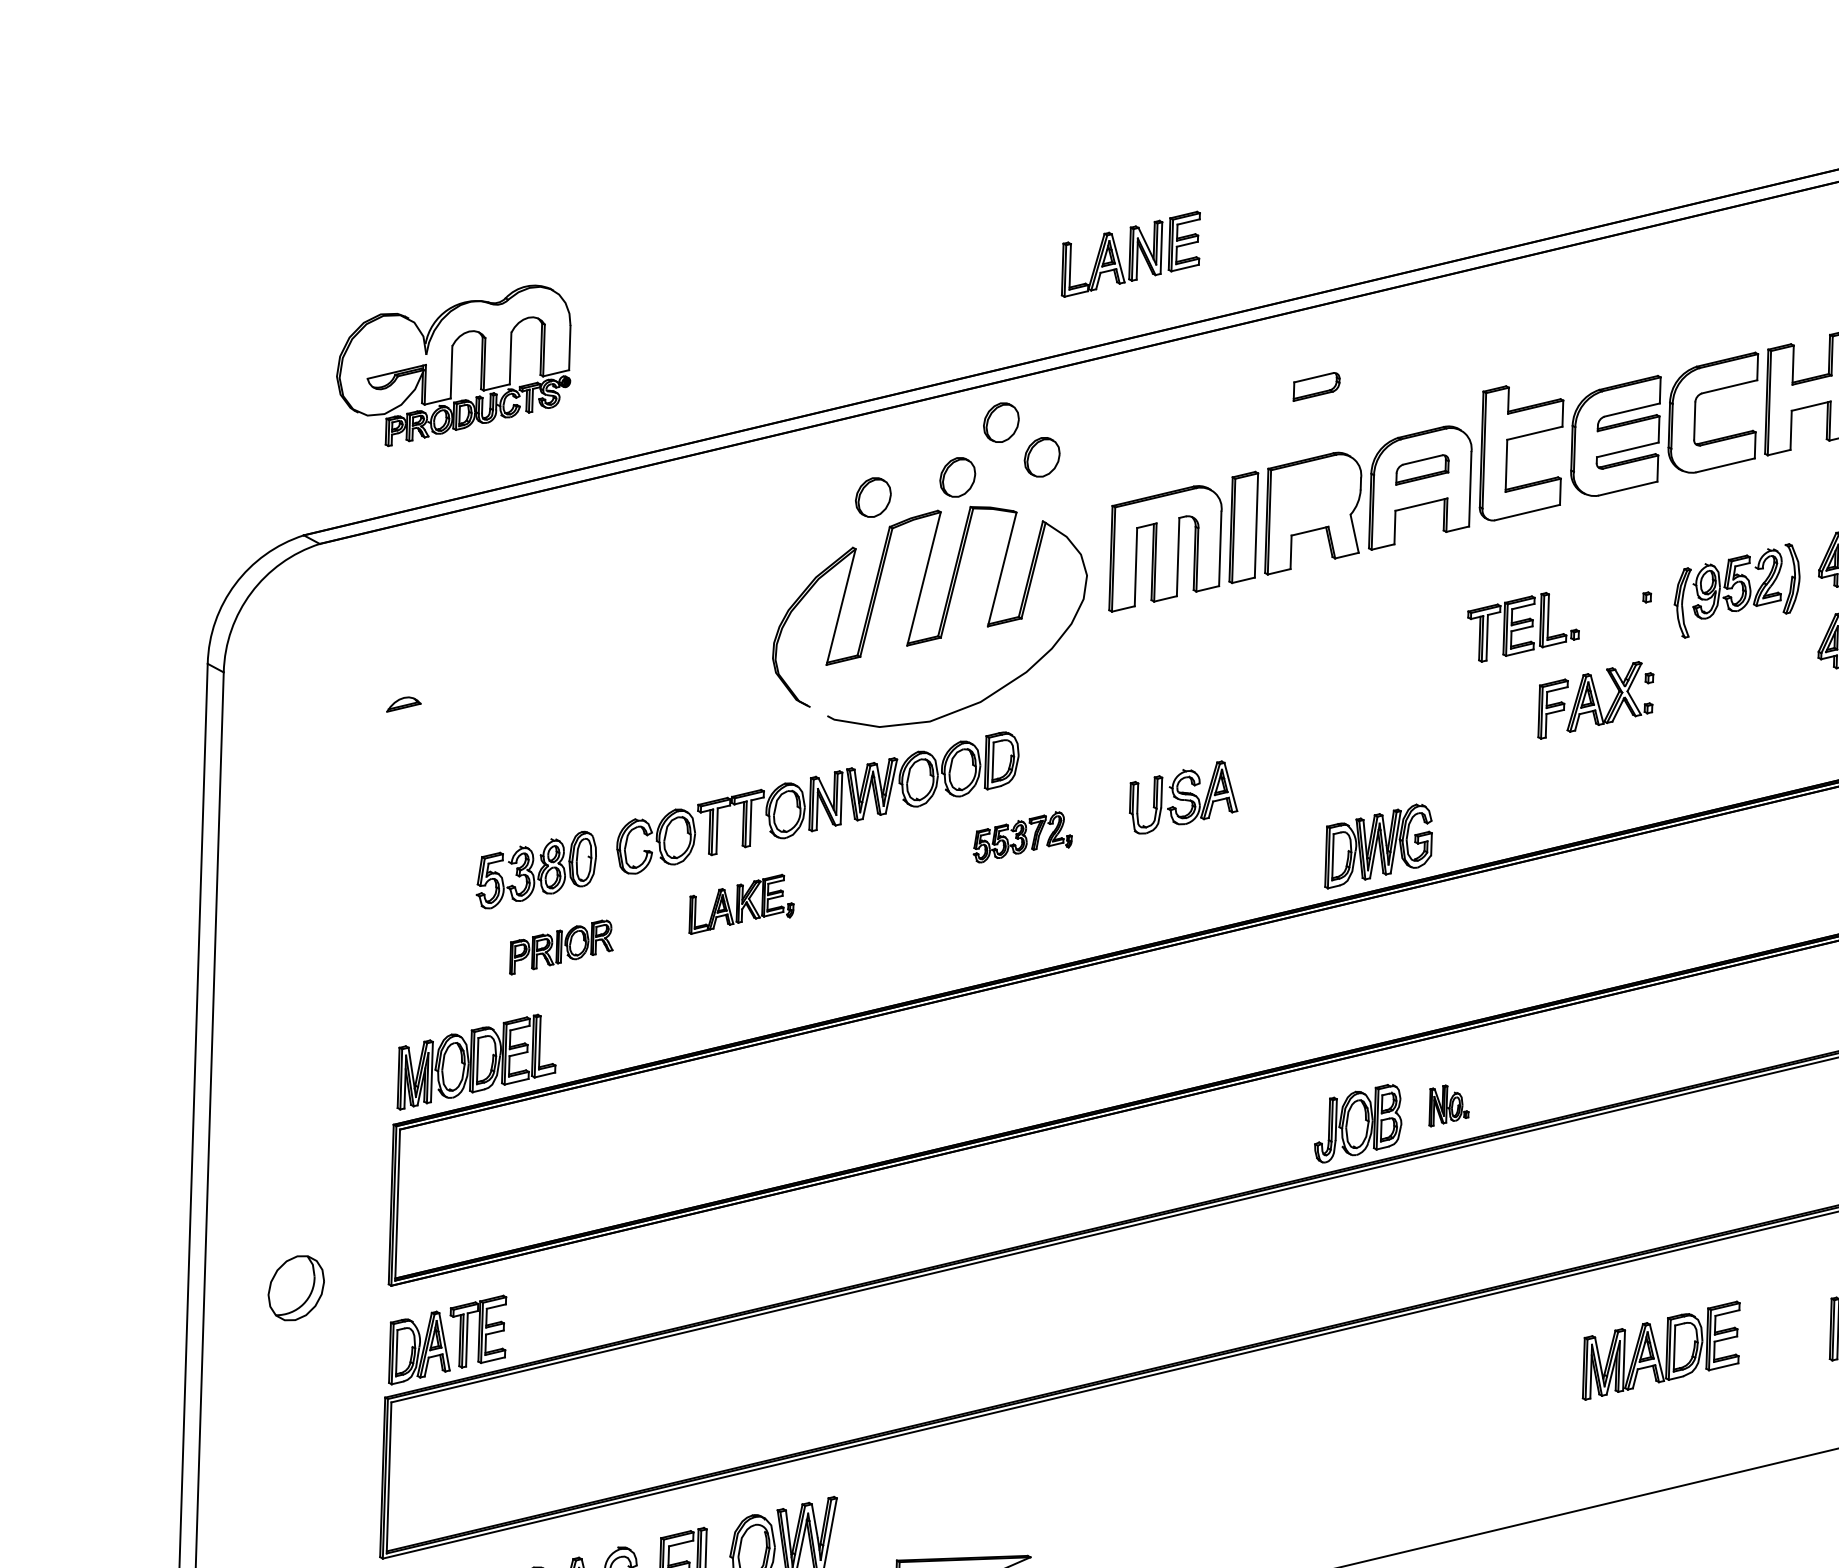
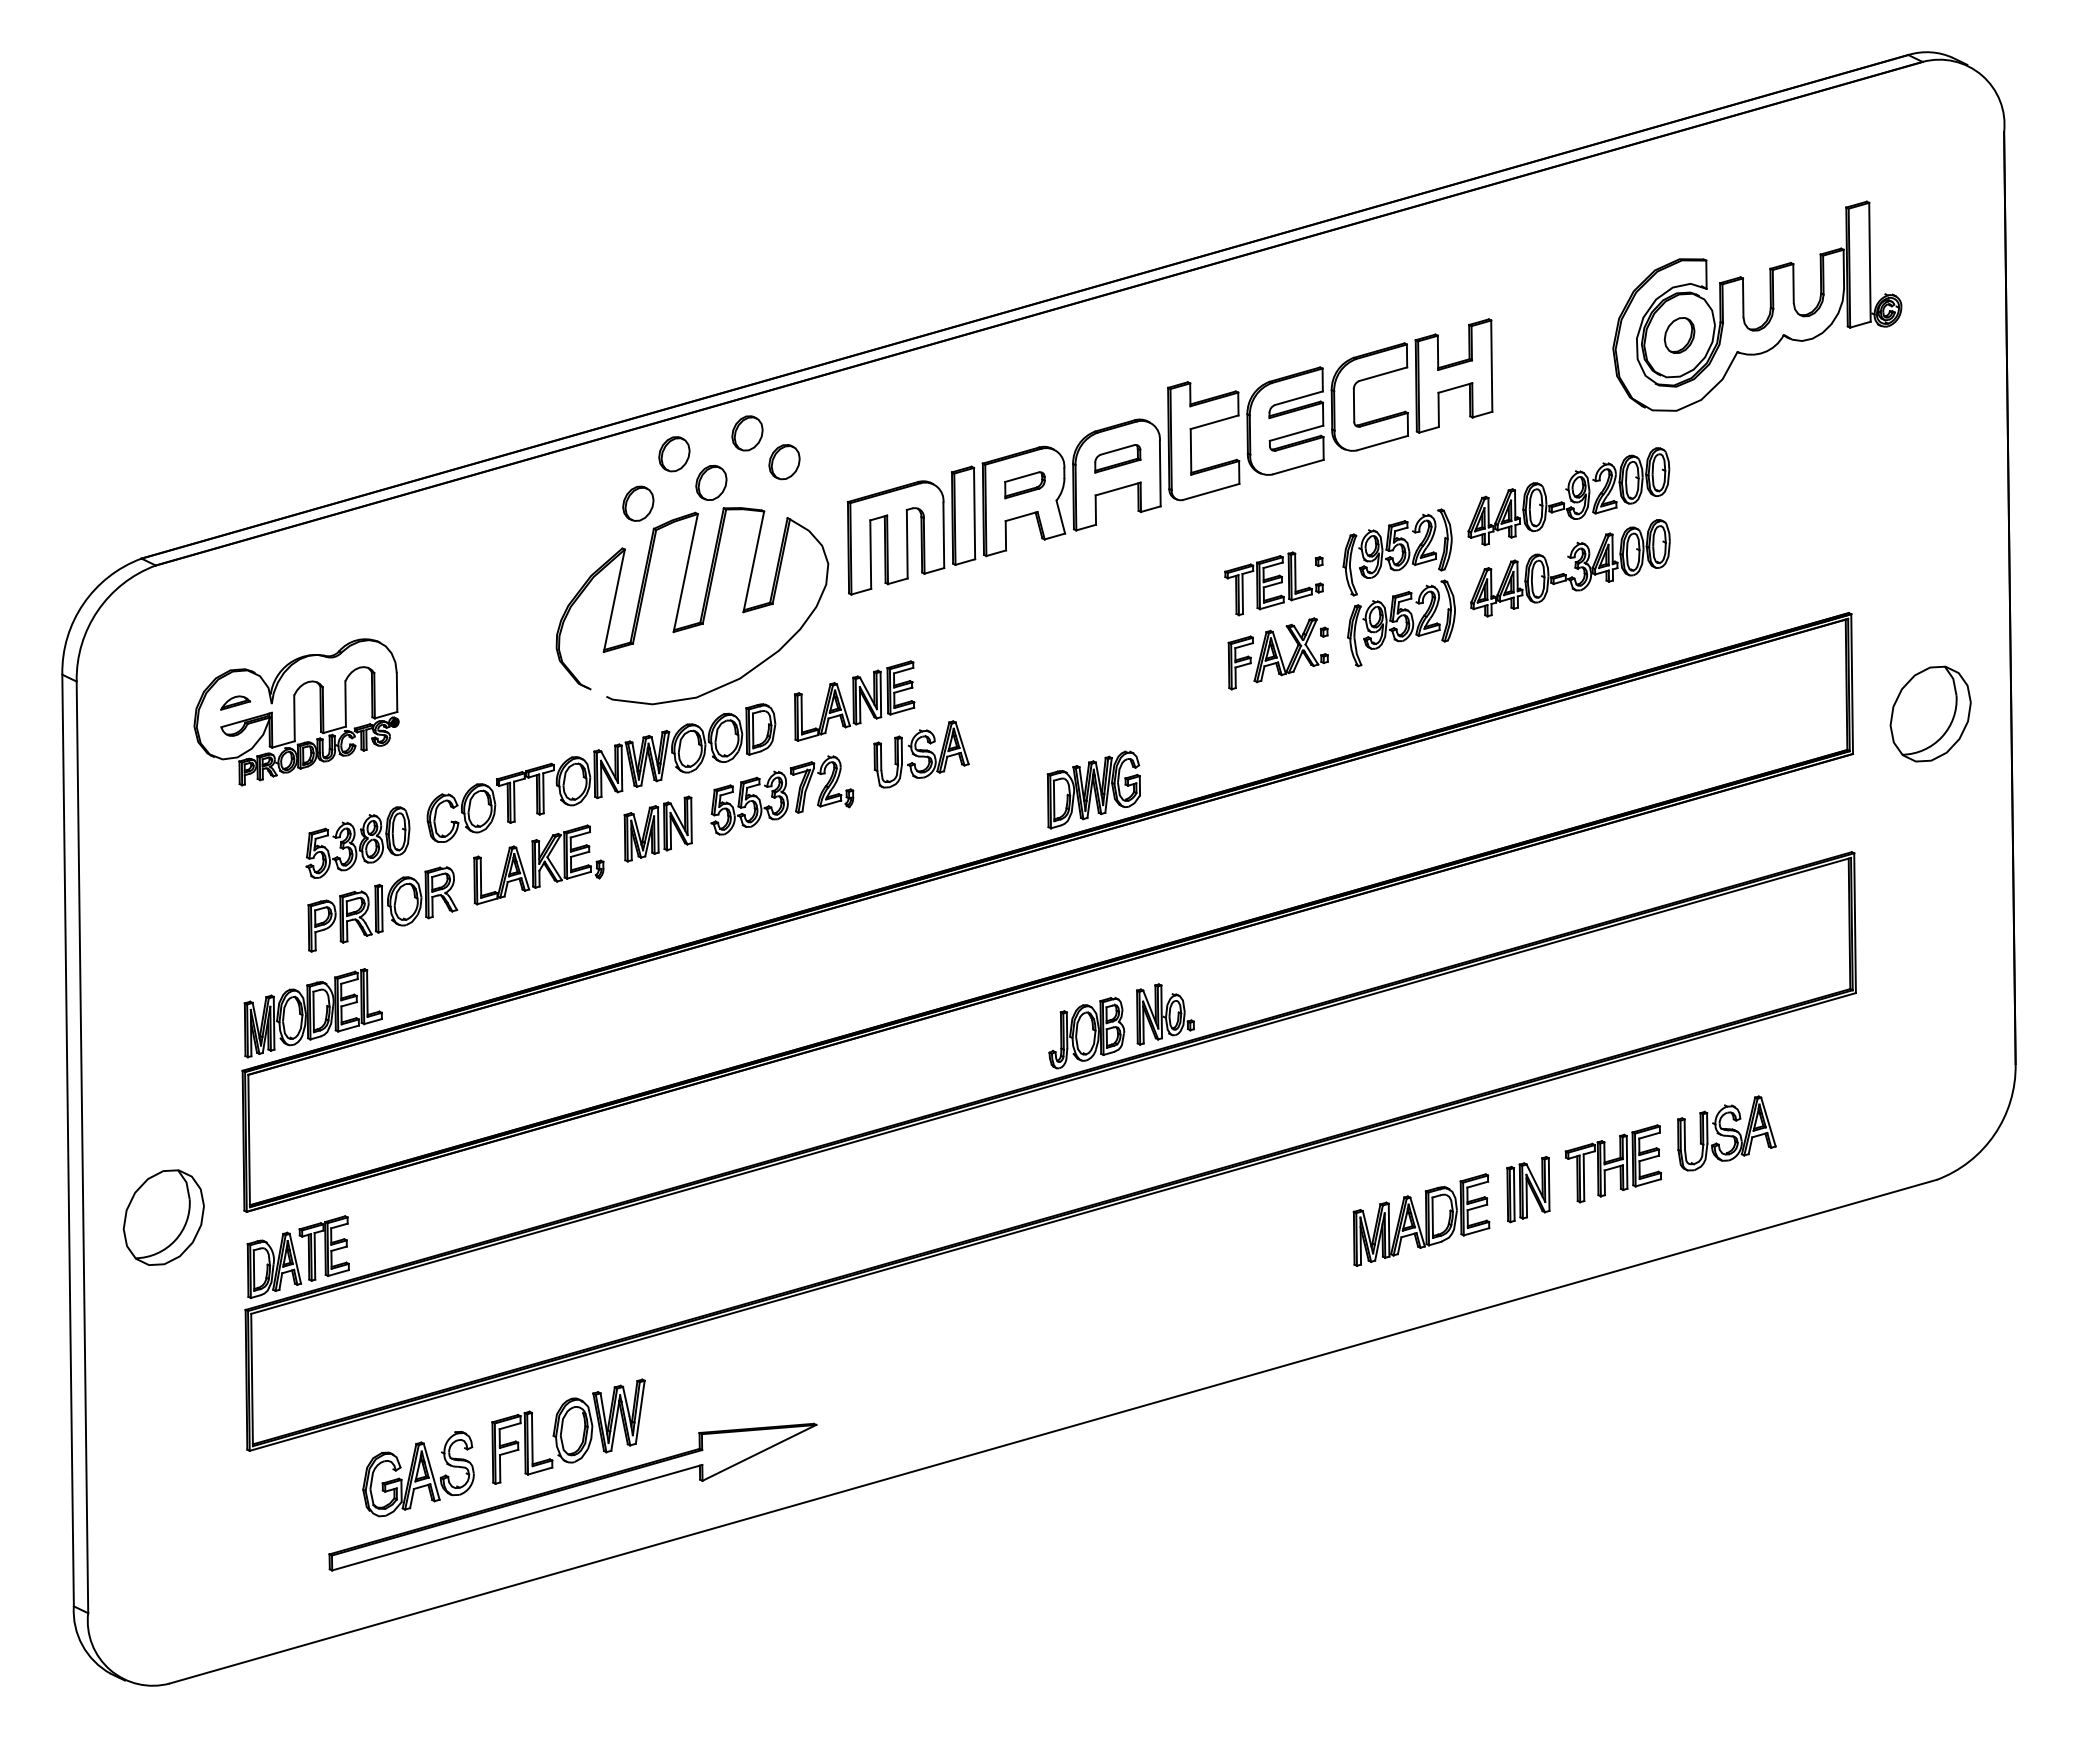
part: (1131, 253) -> (854, 700), moved
part: (454, 365) -> (296, 712), moved
part: (1316, 387) -> (1024, 485), moved
part: (917, 443) -> (674, 454), added
part: (1522, 627) -> (1273, 583), moved
part: (1738, 672) -> (1401, 623), added
part: (1023, 837) -> (782, 795), size x1.67
part: (879, 868) -> (657, 828), added
part: (741, 904) -> (538, 864), size x1.43
part: (561, 947) -> (382, 909), size x1.67
part: (1449, 1106) -> (1165, 1014), size x1.67
part: (296, 1288) -> (163, 1217), size x1.67
part: (1661, 1350) -> (1421, 1219), moved

